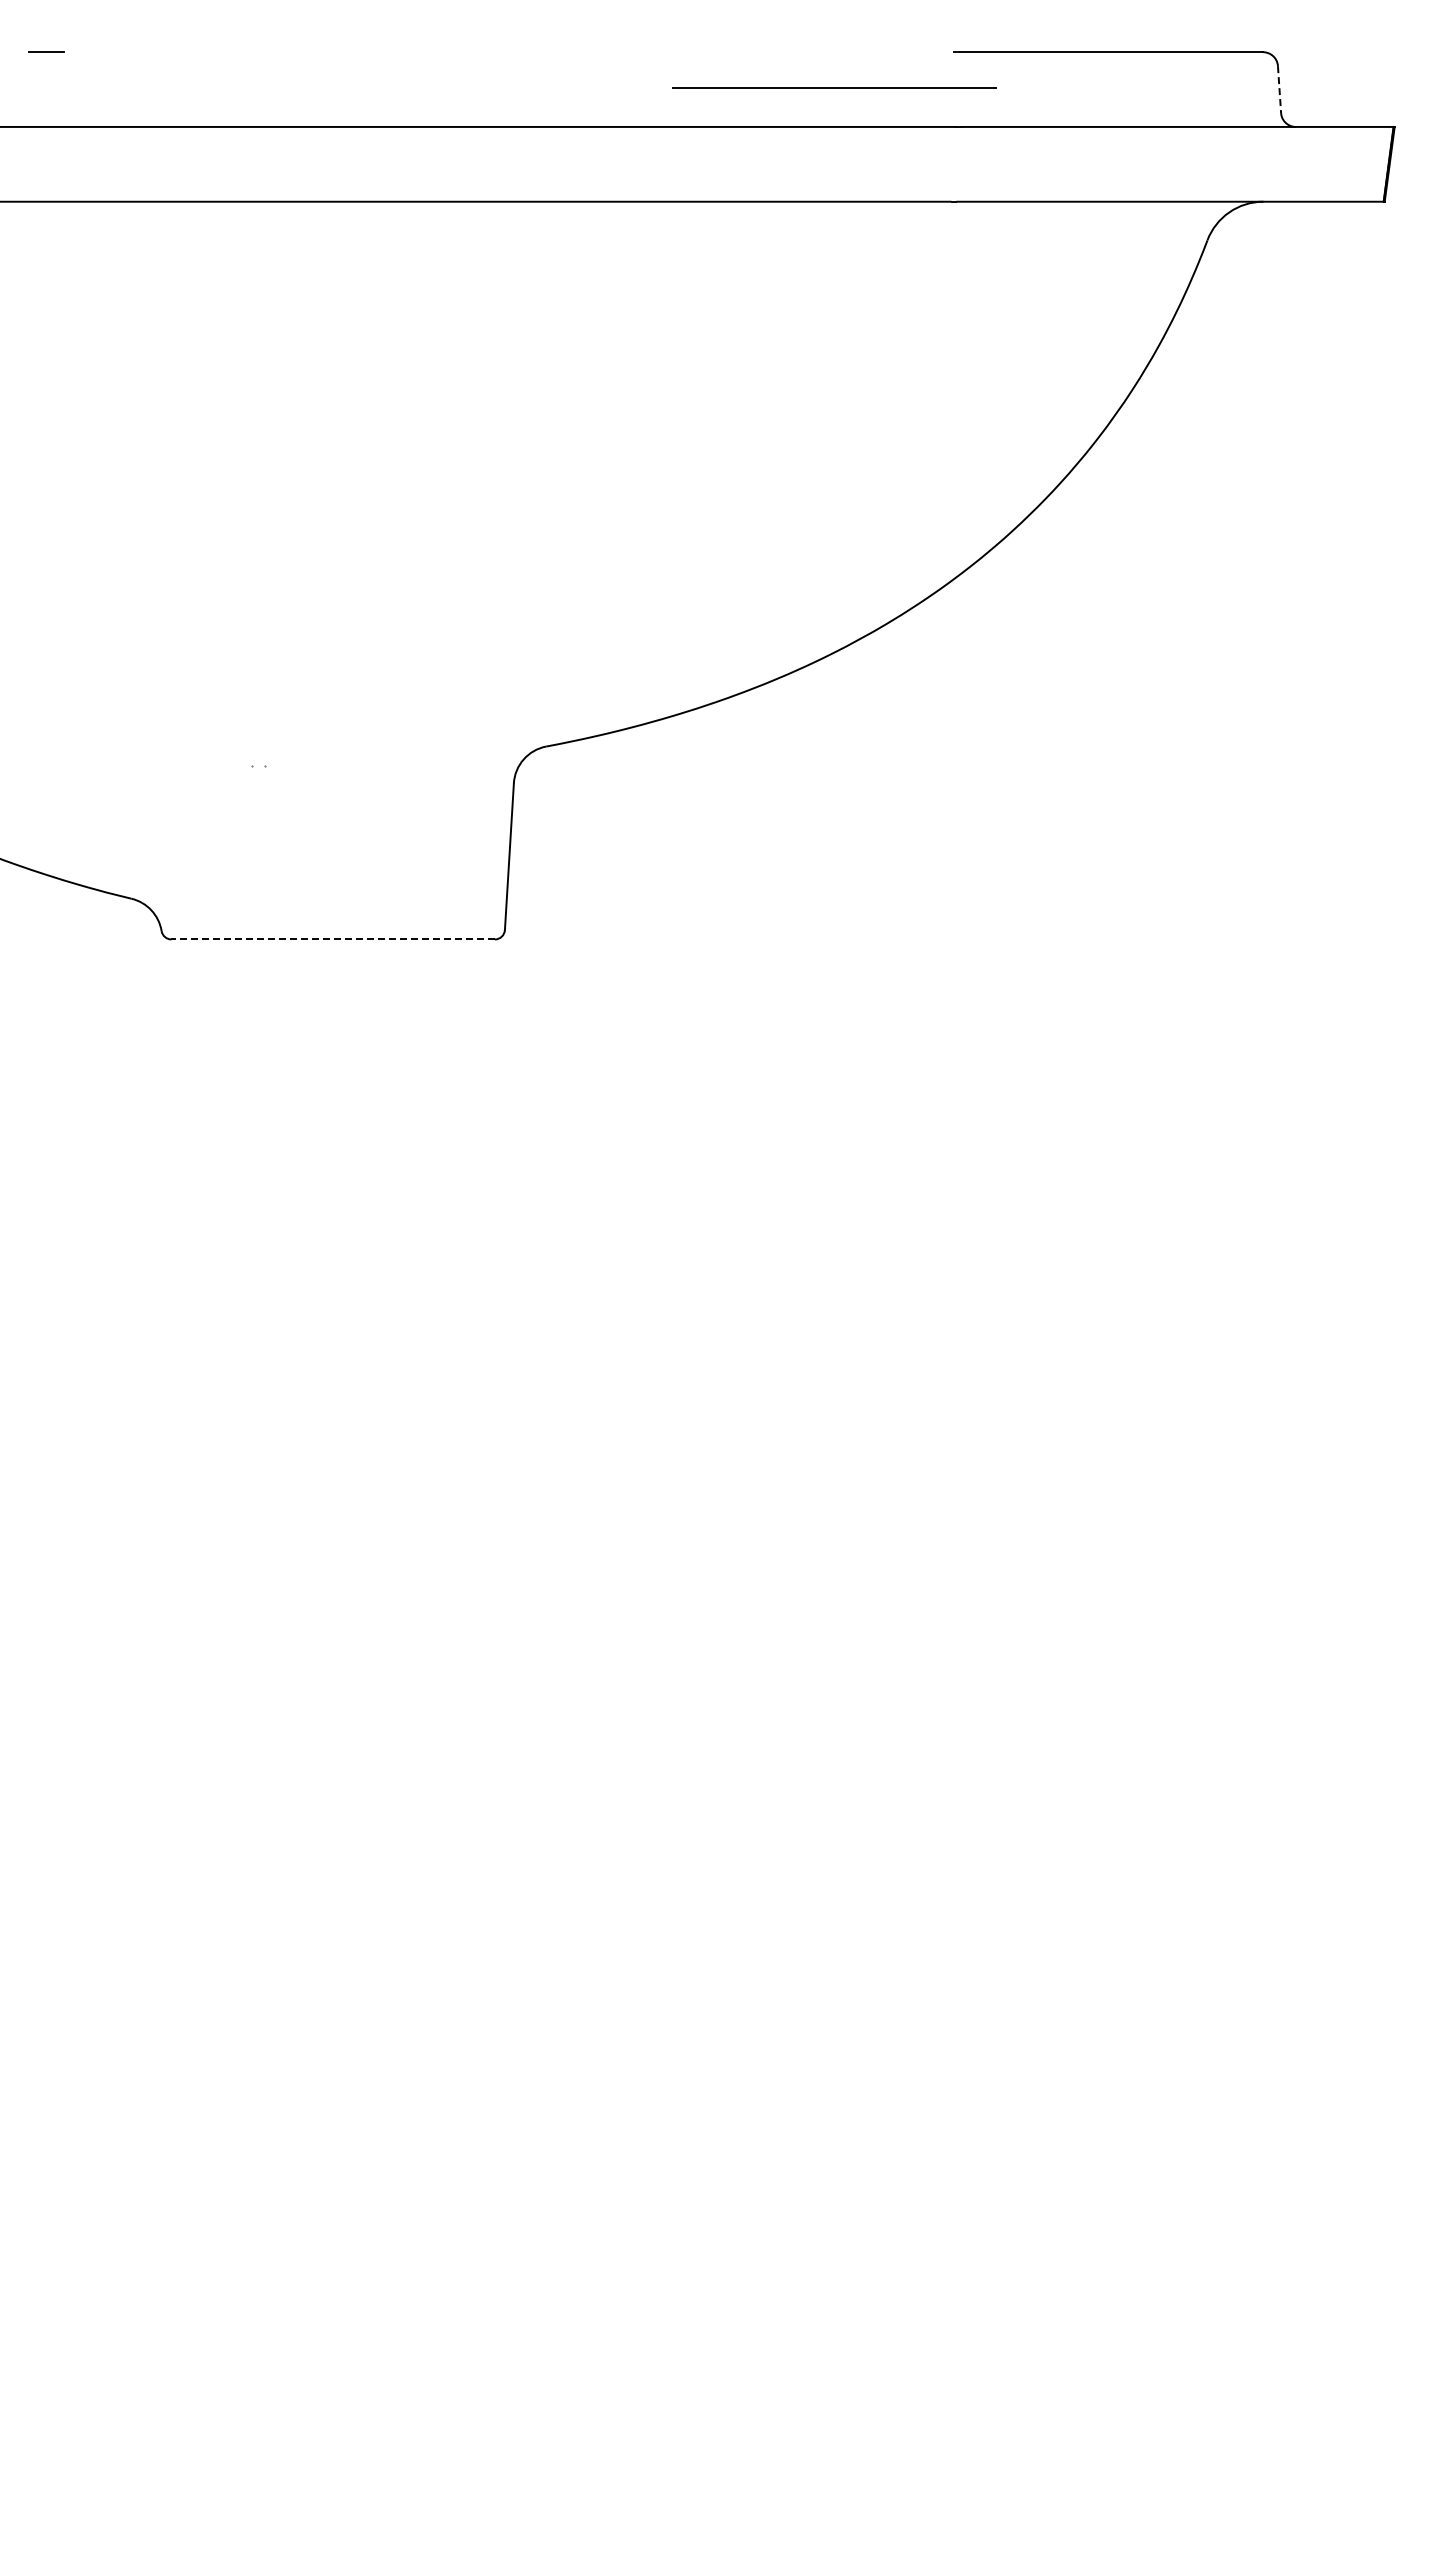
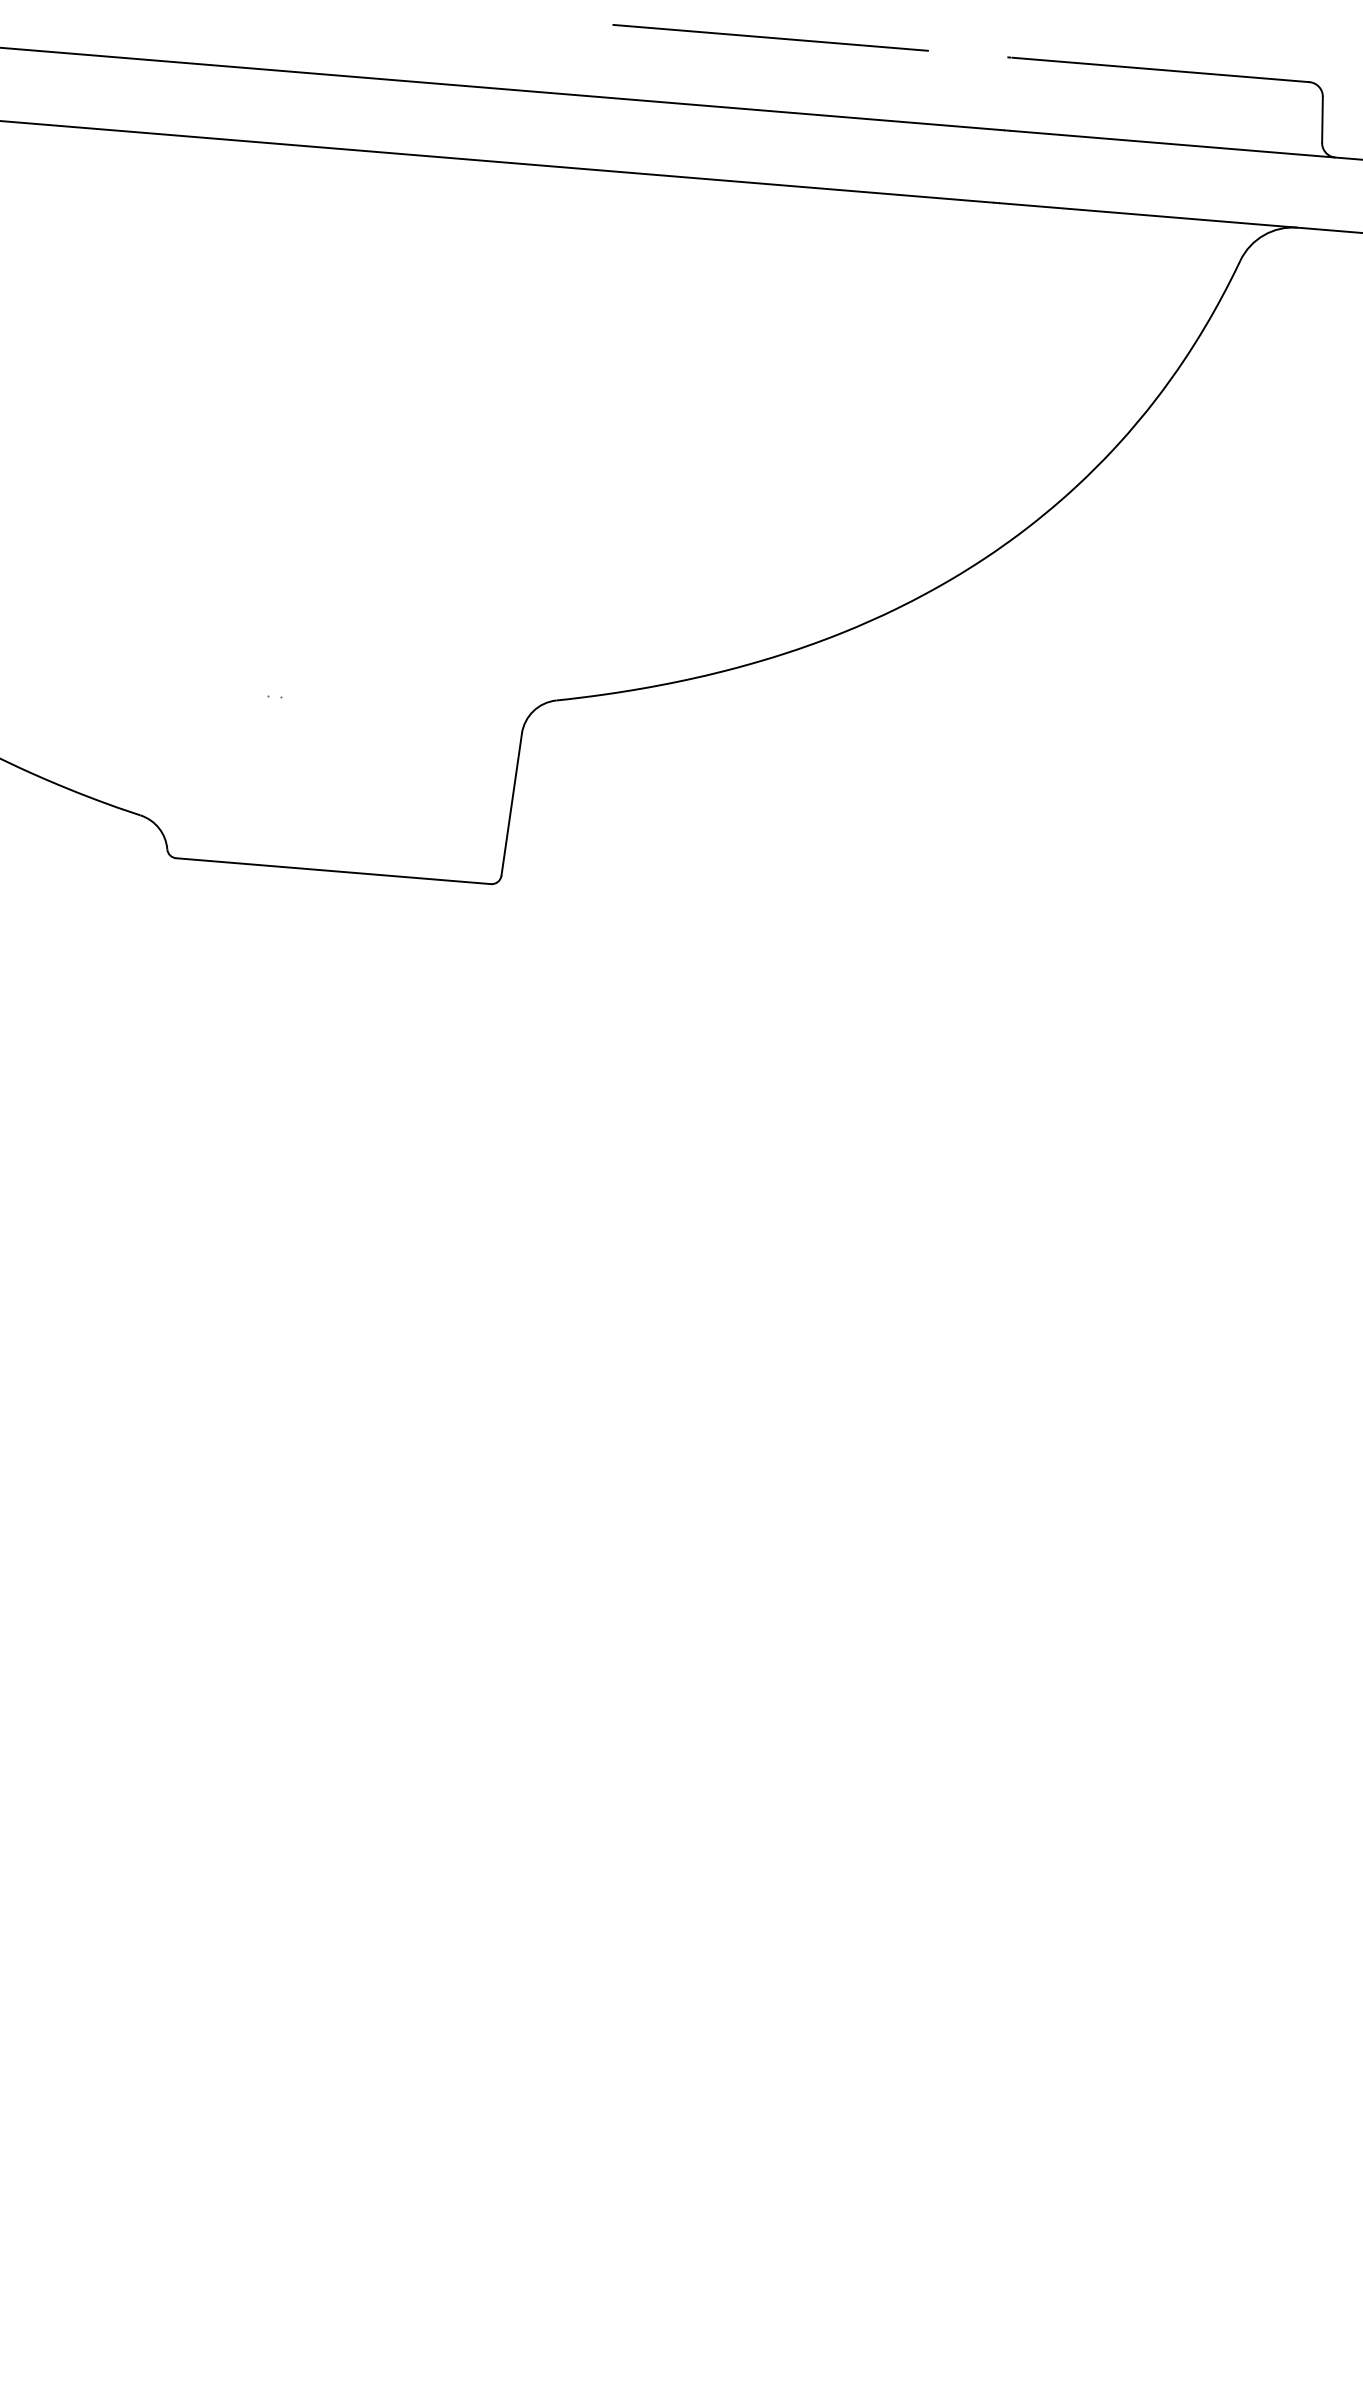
line: (834, 87) -> (770, 37), moved
line: (1279, 90) -> (1322, 120), dashed -> solid
line: (333, 939) -> (333, 871), dashed -> solid

